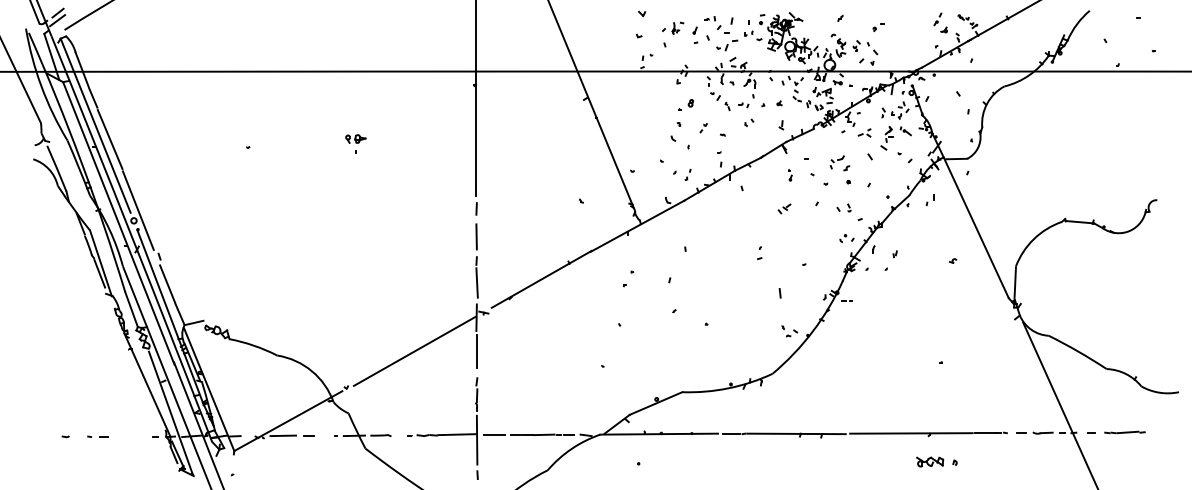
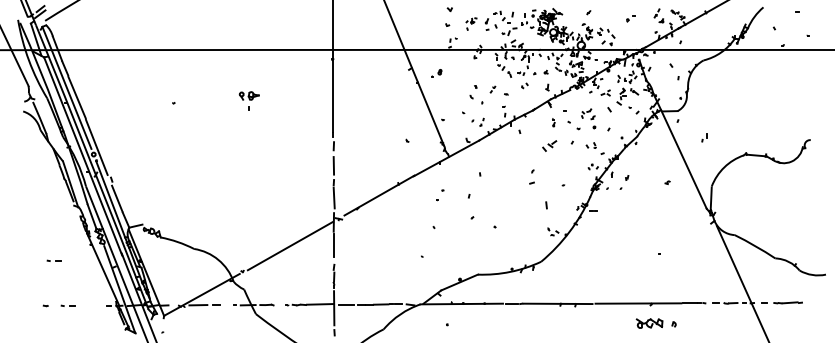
part: (878, 26) -> (630, 18), moved
part: (673, 33) -> (471, 23), size x0.7
part: (685, 105) -> (436, 73), moved
part: (354, 143) -> (248, 100), size x1.4
part: (929, 199) -> (704, 137), moved
part: (784, 209) -> (549, 146), size x1.6
part: (760, 253) -> (532, 177), size x1.6
part: (76, 372) -> (53, 260), added
part: (937, 461) -> (656, 323), size x1.4

